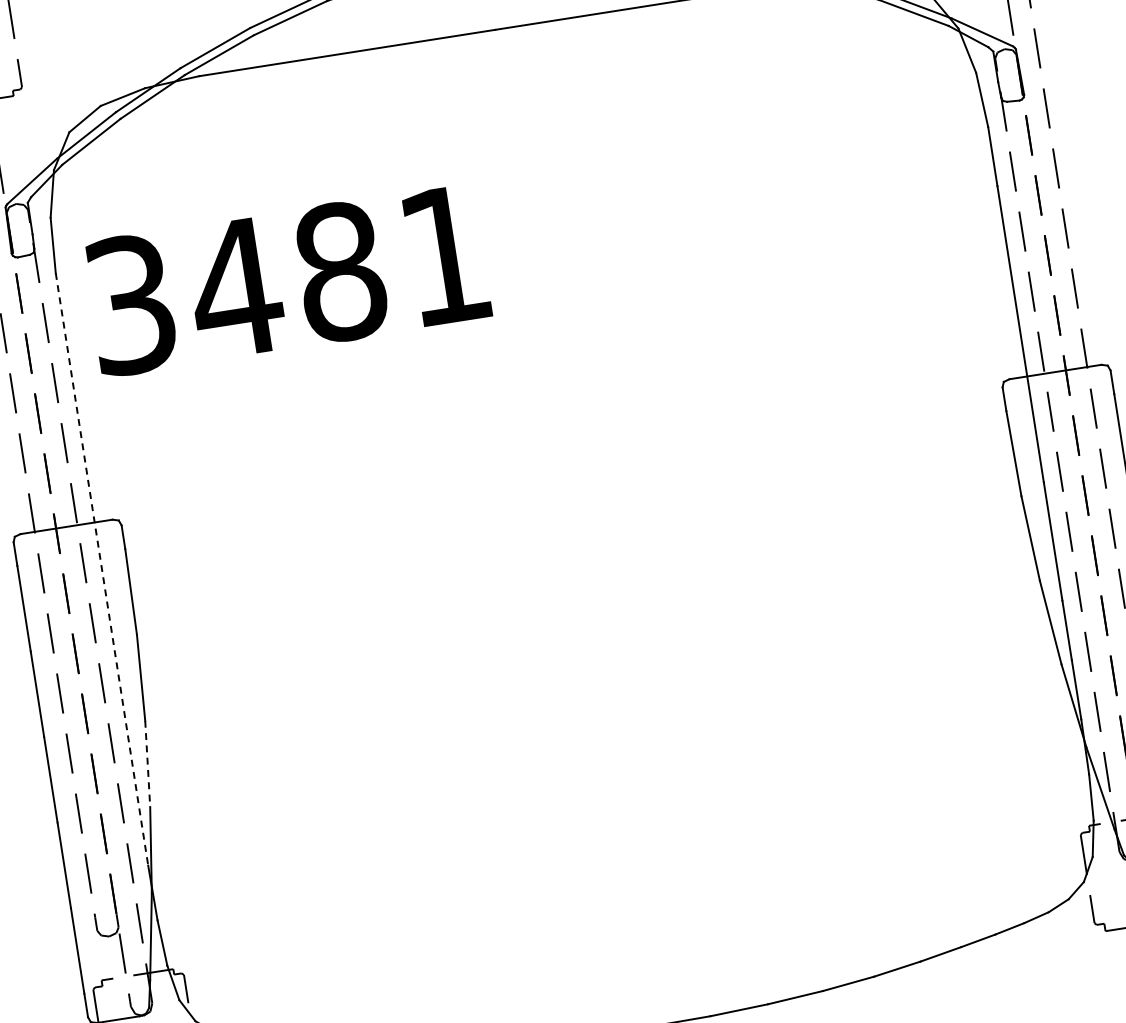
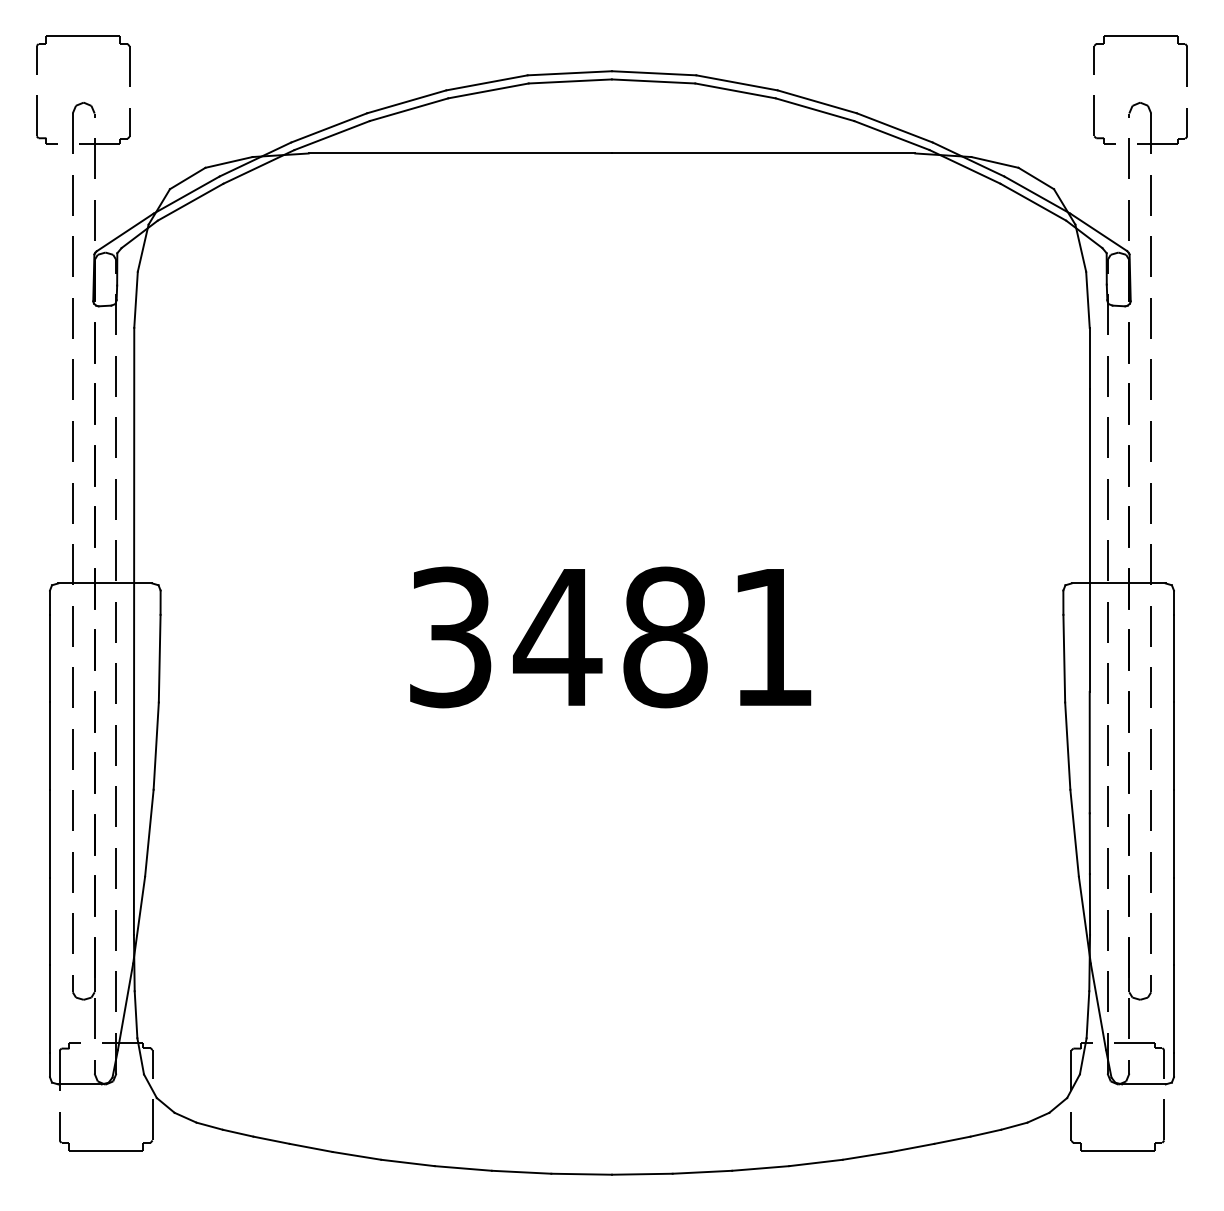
text: (287, 280) -> (610, 637), moved
line: (102, 569) -> (134, 631), dashed -> solid
line: (147, 764) -> (149, 833), dashed -> solid

